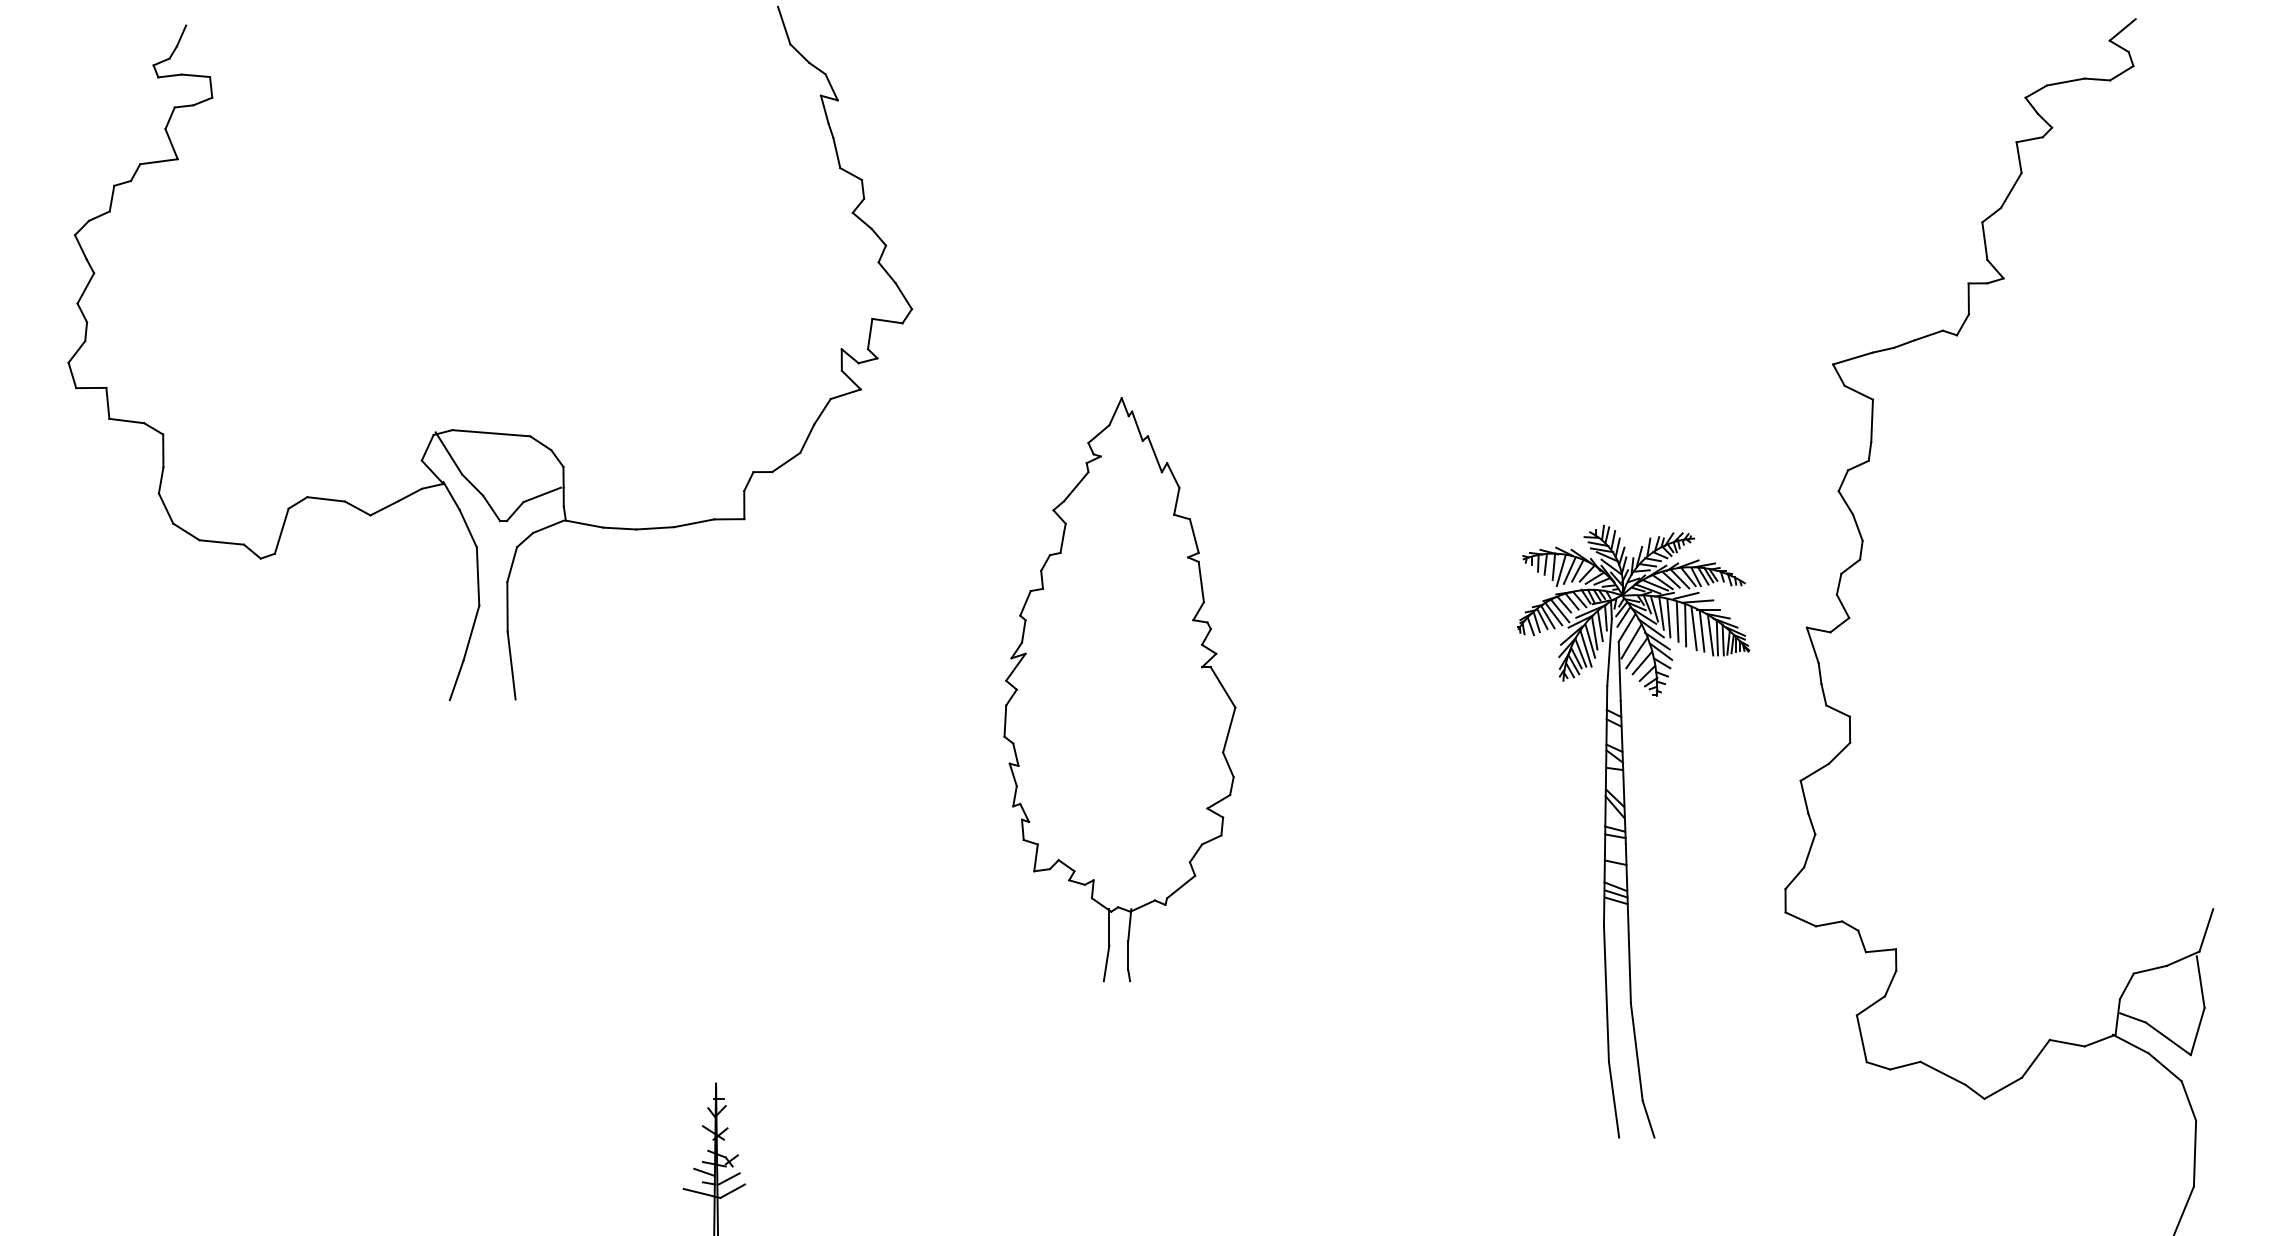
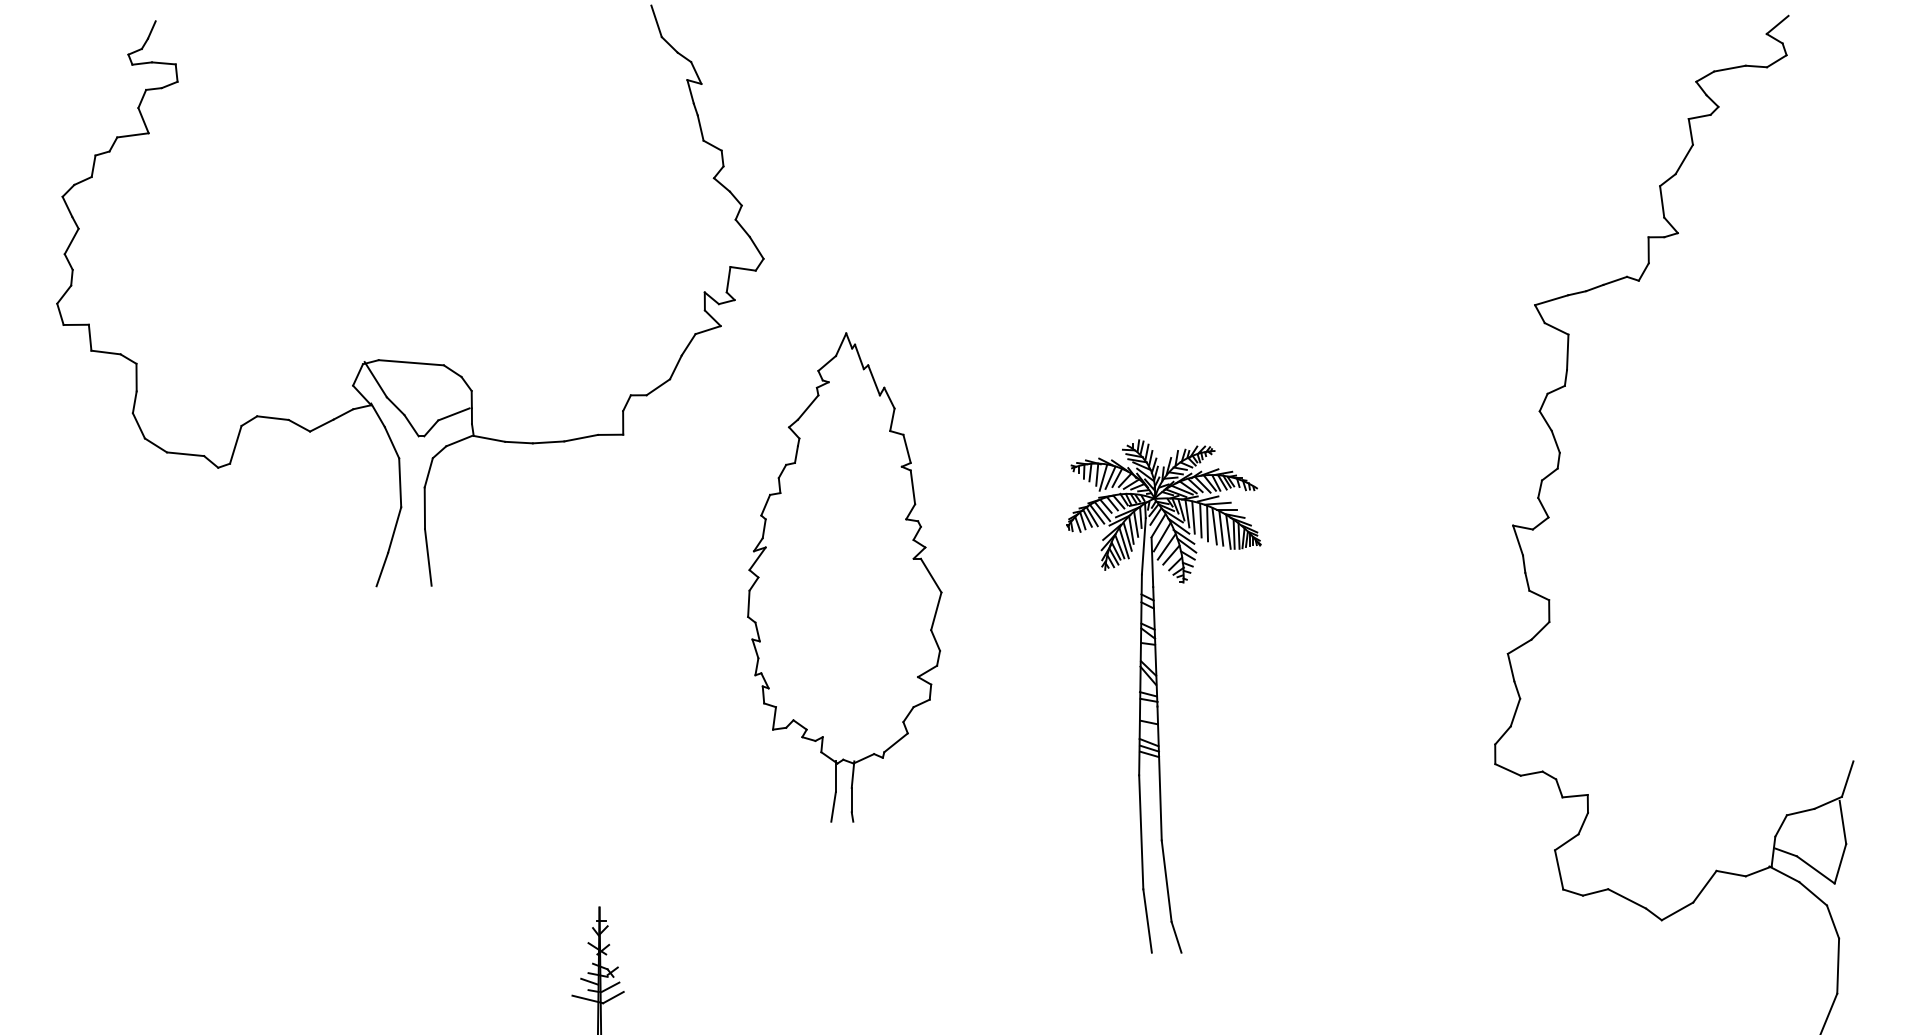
part: (1119, 689) -> (844, 577), moved
part: (1633, 831) -> (1163, 696), moved

